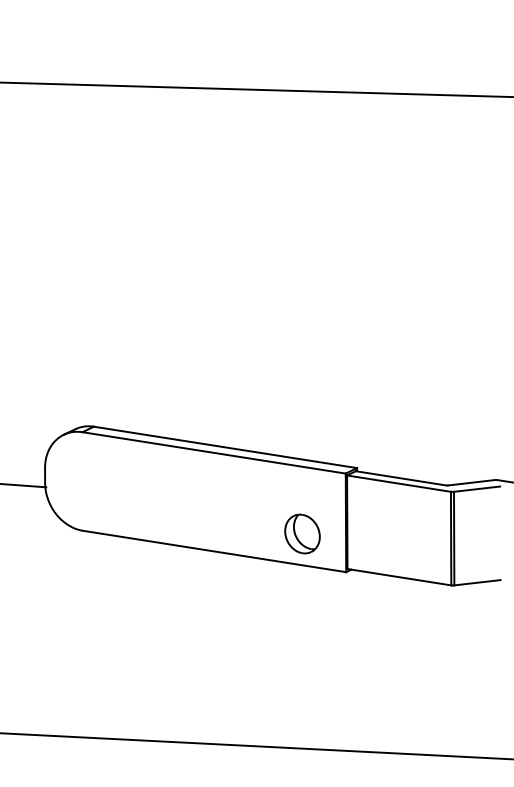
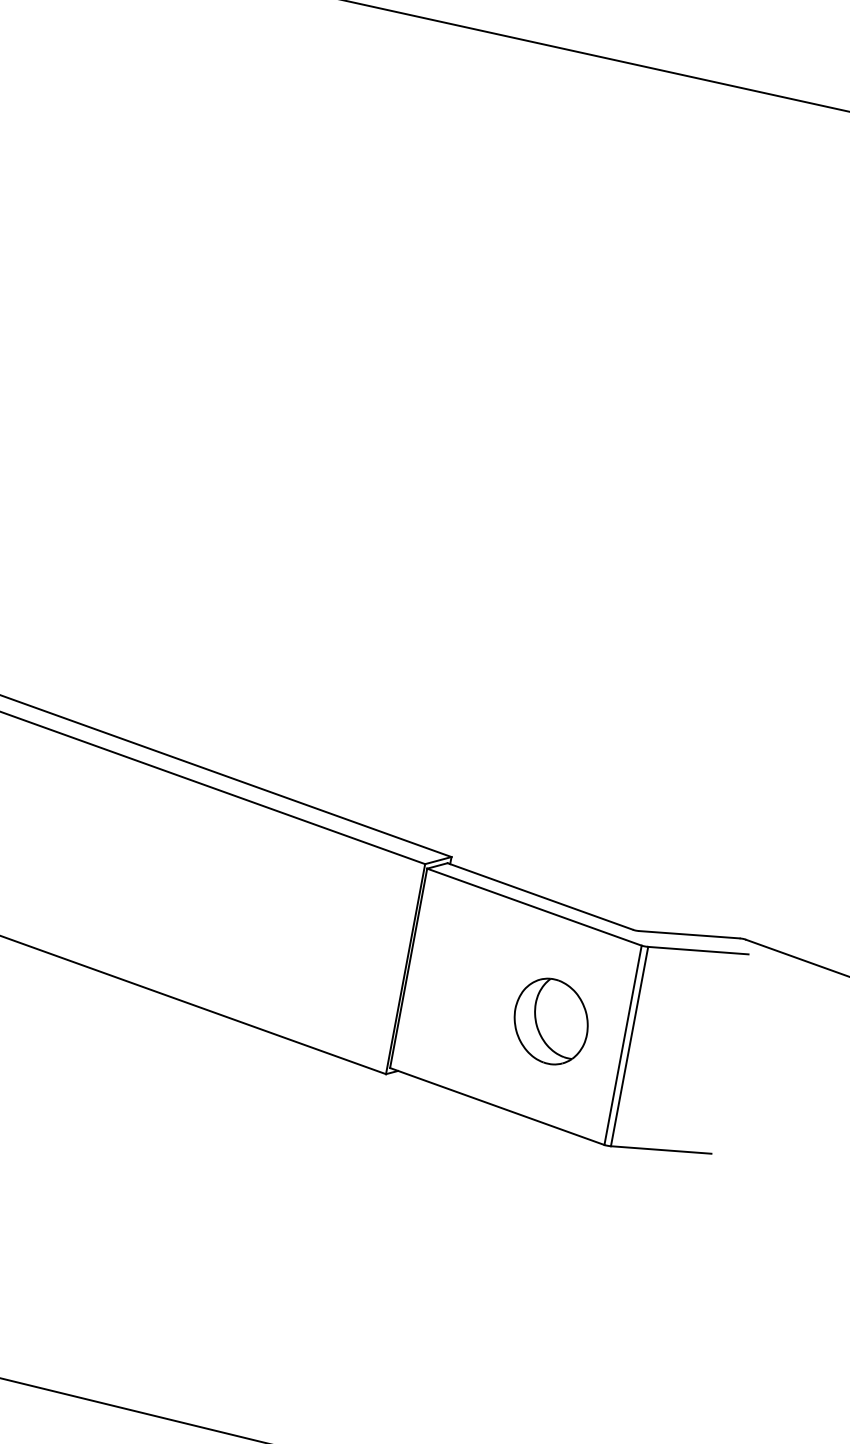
part: (302, 533) -> (551, 1020), moved

